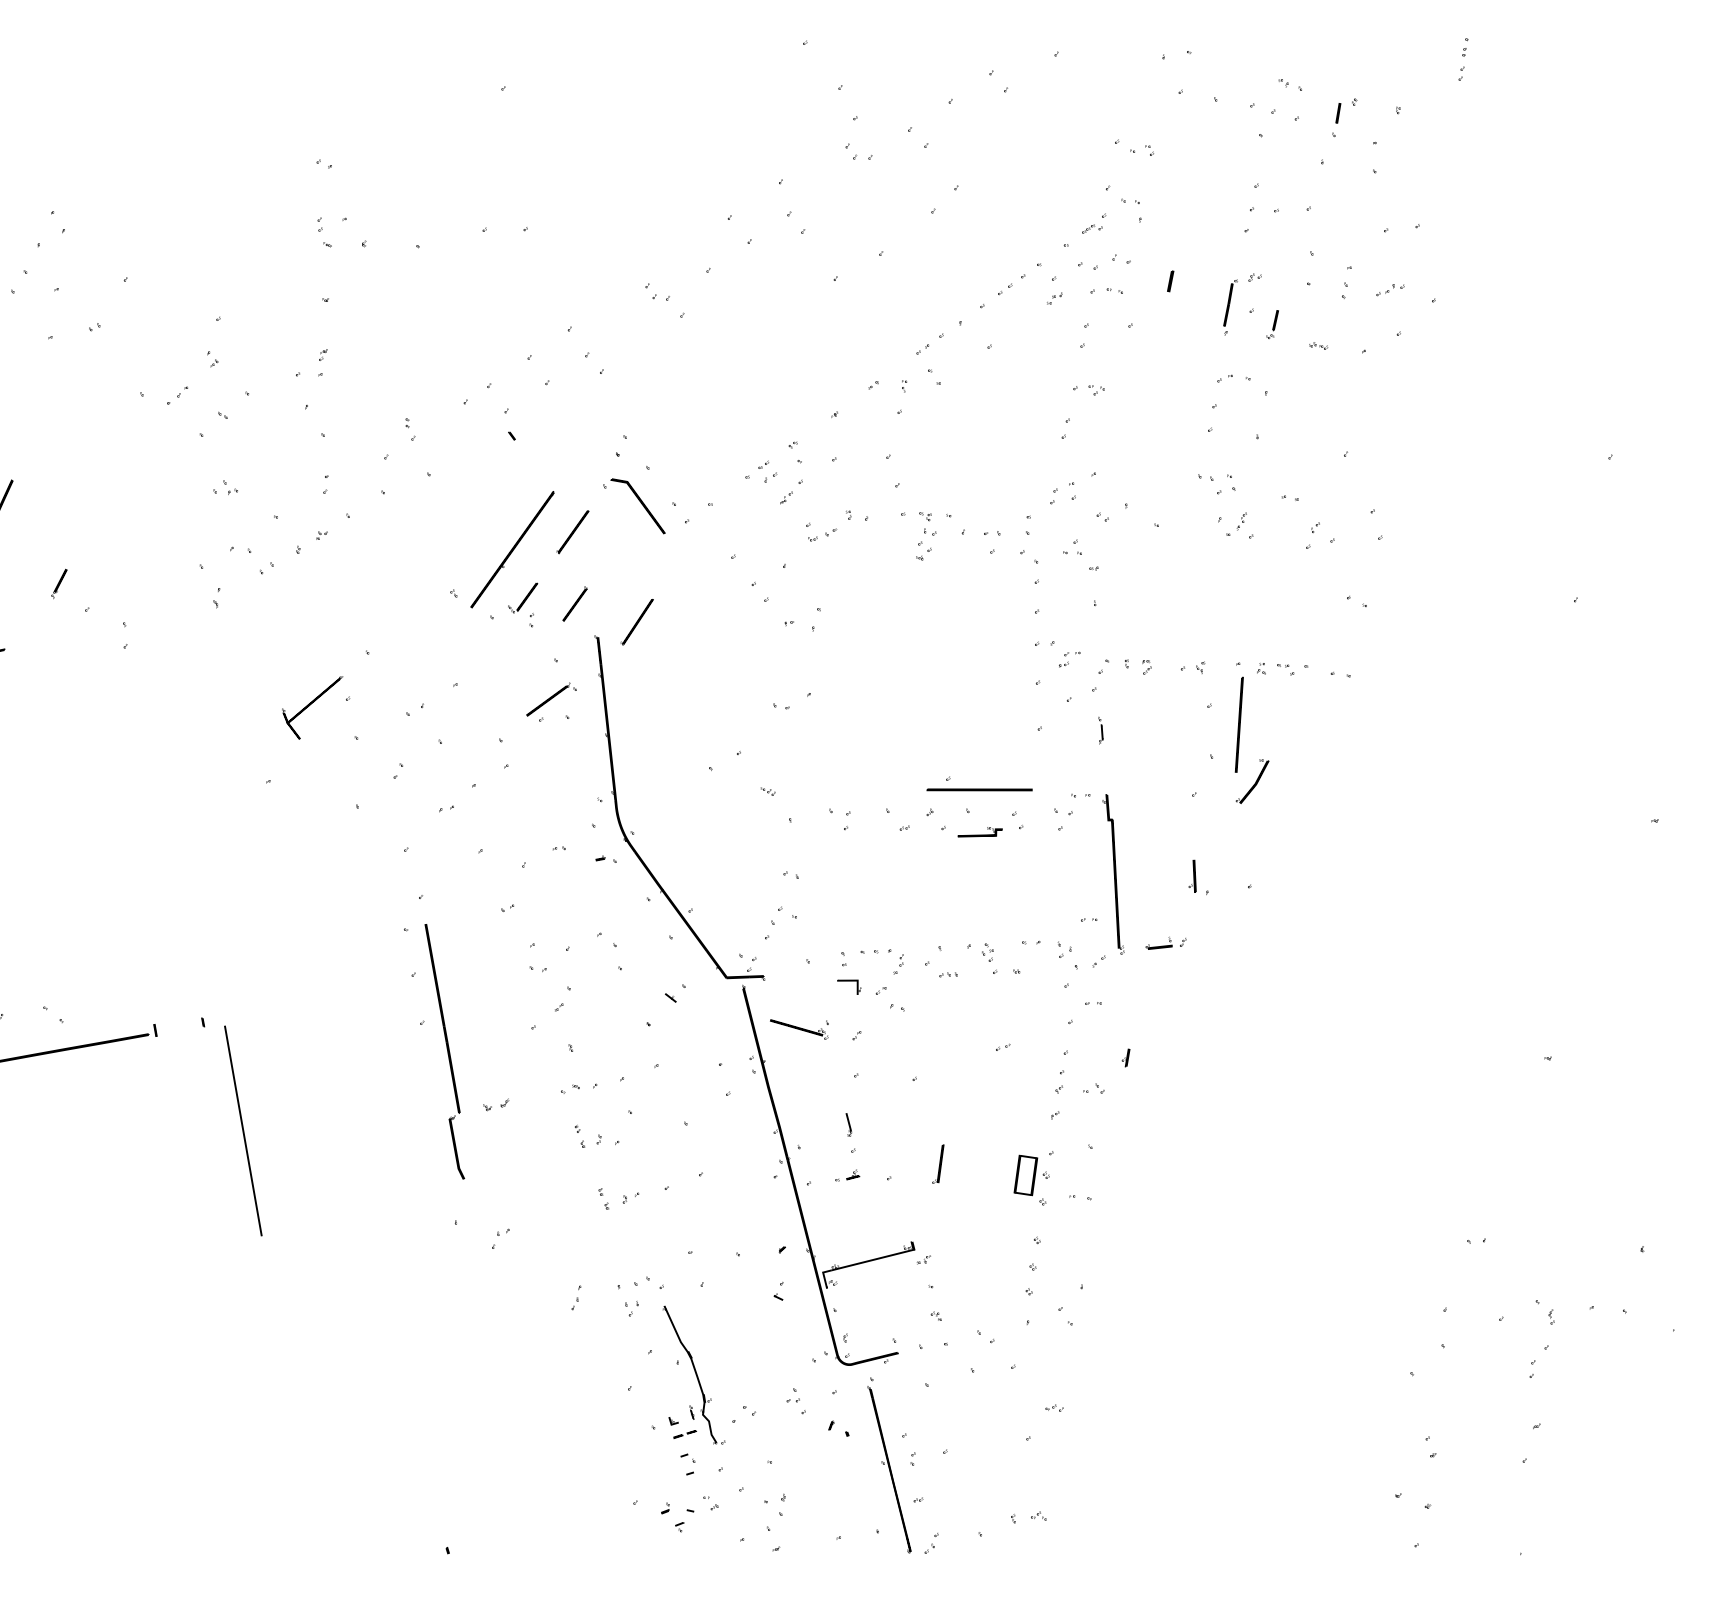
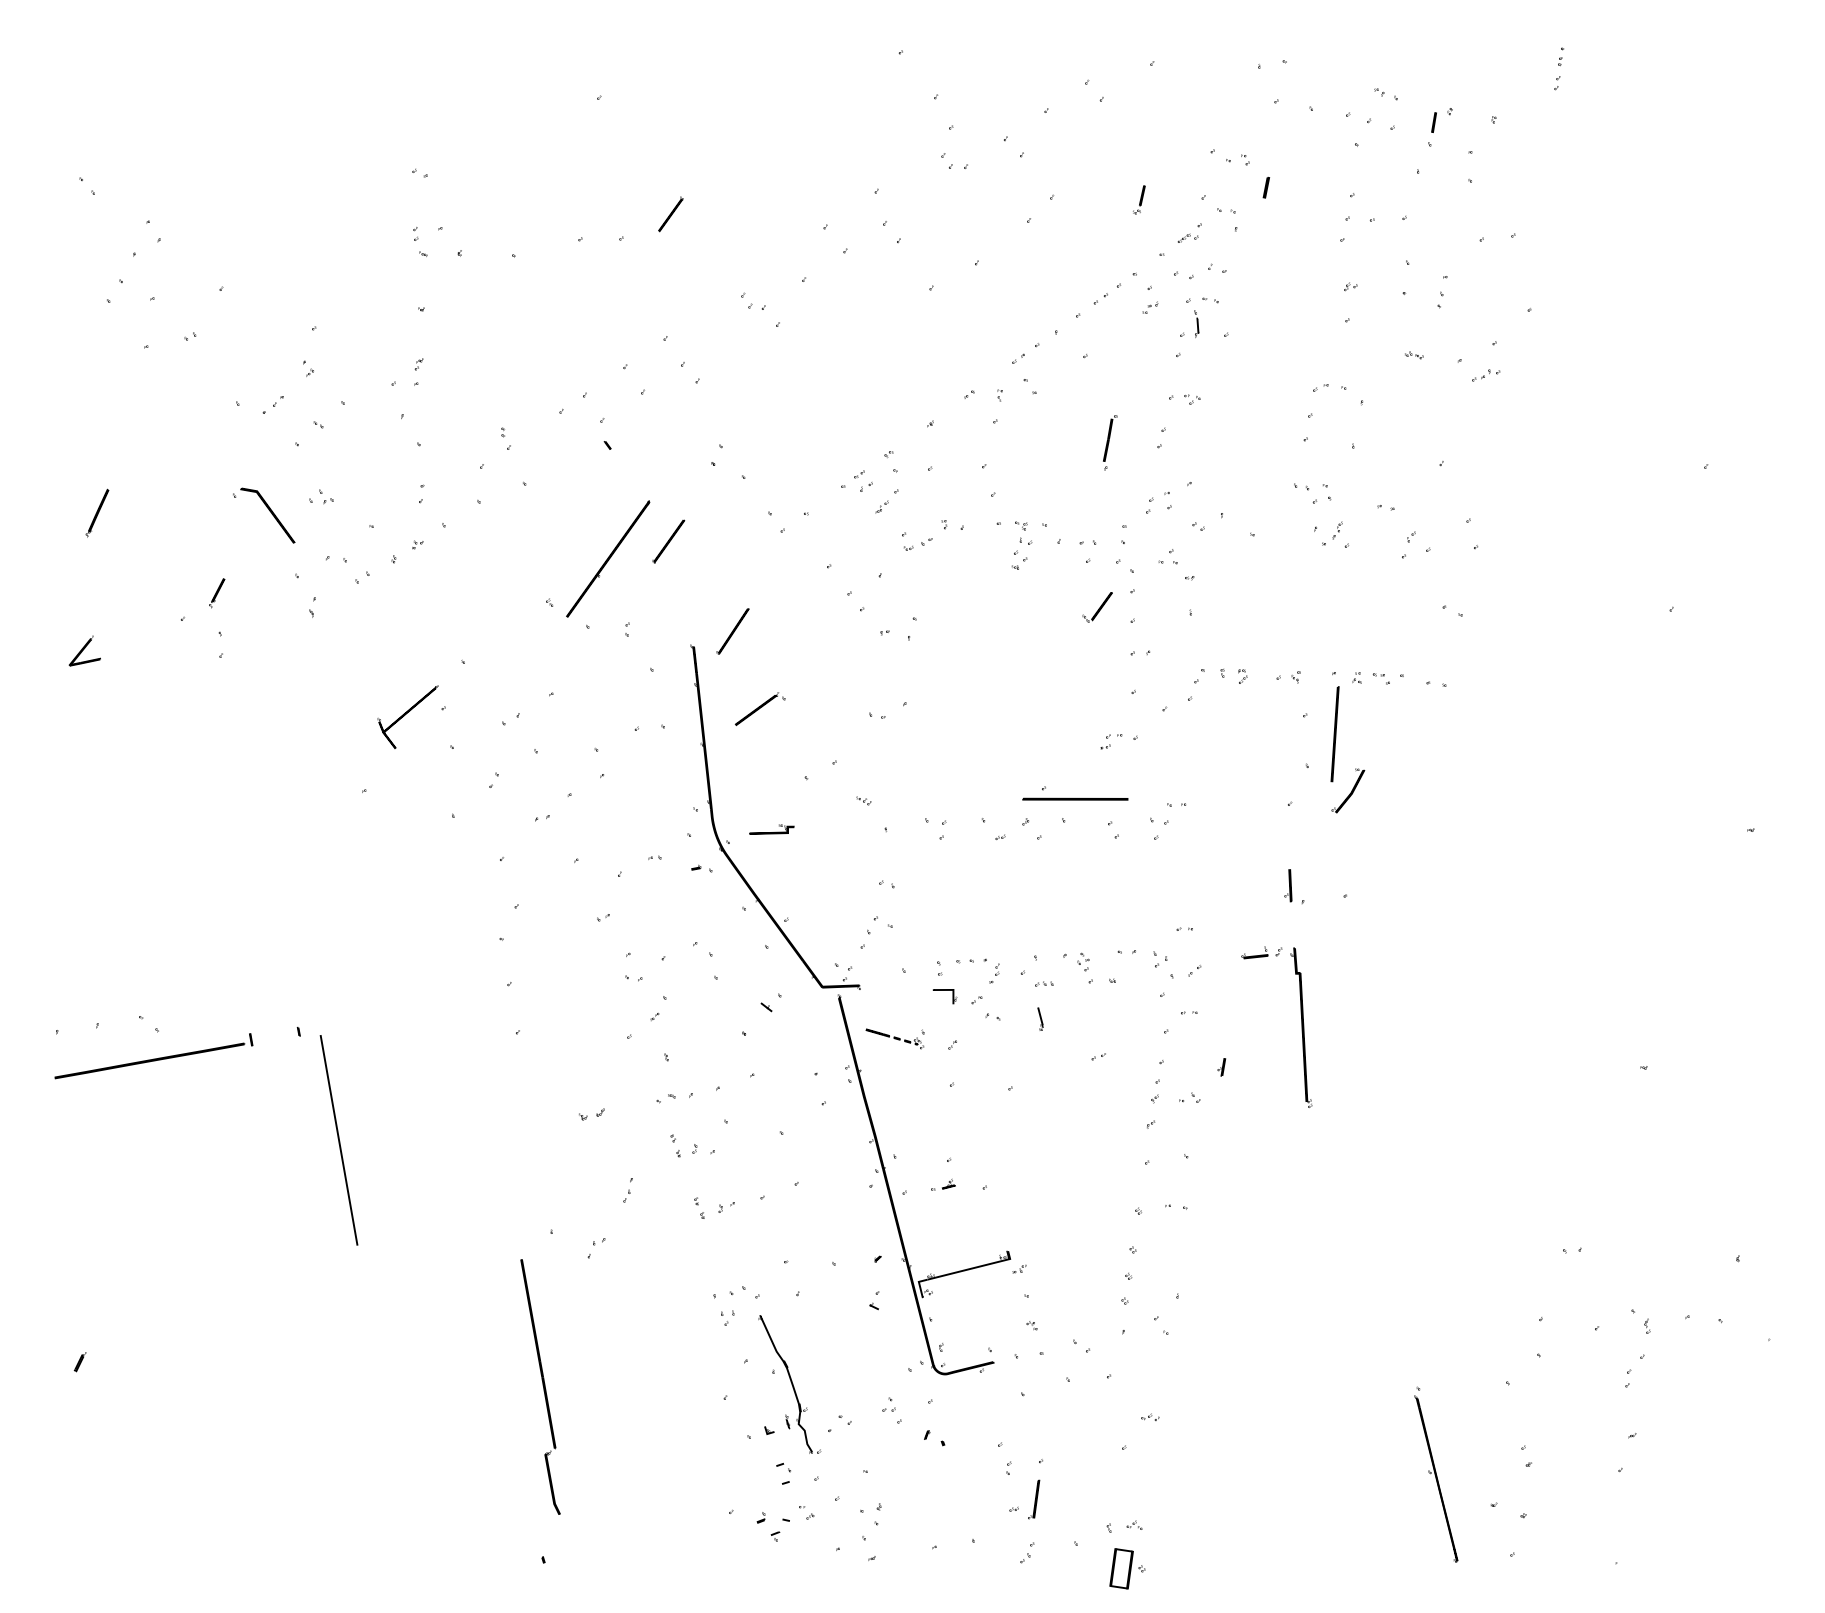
line: (1170, 281) -> (1266, 187), moved
part: (1390, 290) -> (1486, 375), moved
part: (1230, 307) -> (1110, 442), moved
part: (1272, 324) -> (1139, 199), moved
part: (639, 502) -> (269, 511), moved
line: (59, 584) -> (217, 593), moved
part: (522, 598) -> (1097, 607), moved
part: (574, 604) -> (670, 214), moved
part: (1069, 659) -> (1111, 741), moved
part: (550, 699) -> (759, 708), moved
part: (1100, 730) -> (1196, 323), moved
part: (979, 832) -> (771, 829), moved
part: (1113, 874) -> (1301, 1027), moved
line: (822, 1035) -> (918, 1044), solid -> dashed
part: (444, 1051) -> (540, 1386), moved
part: (848, 1124) -> (1040, 1018), moved
part: (938, 1164) -> (1034, 1499), moved
part: (1031, 1175) -> (1127, 1568), moved
part: (575, 1298) -> (627, 1190), moved
line: (683, 1435) -> (779, 1444), removed
part: (889, 1465) -> (1436, 1474), moved

